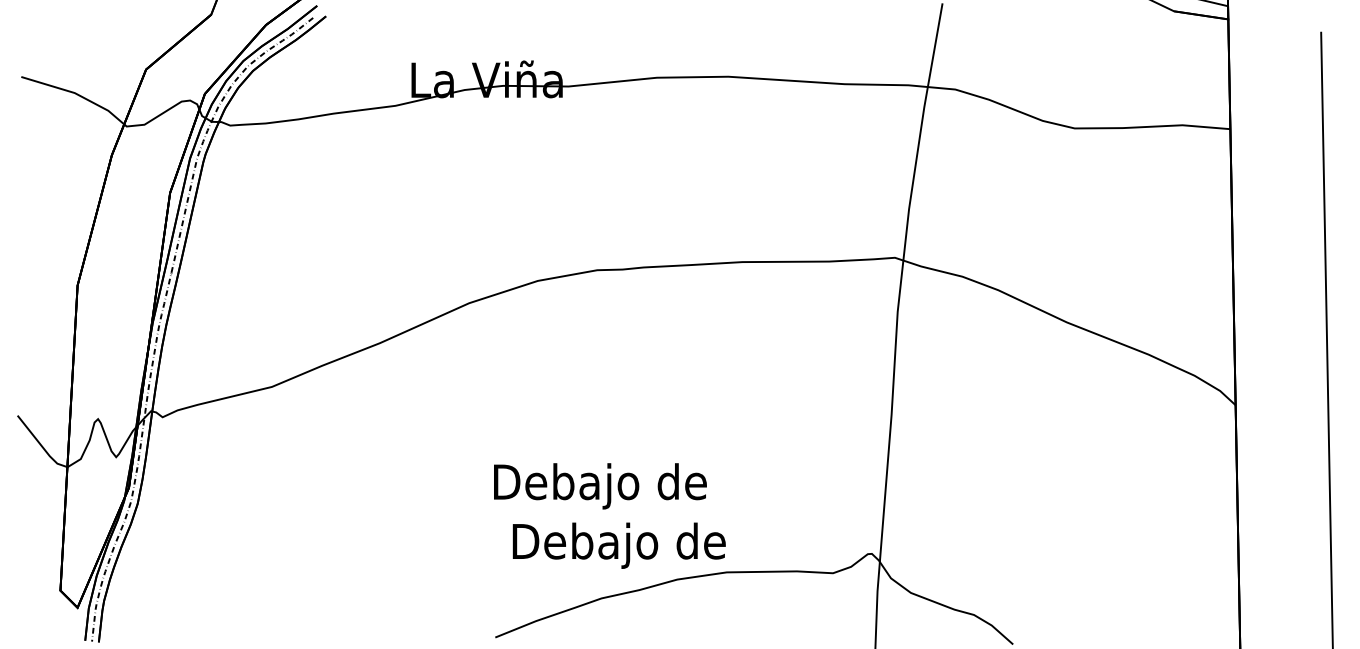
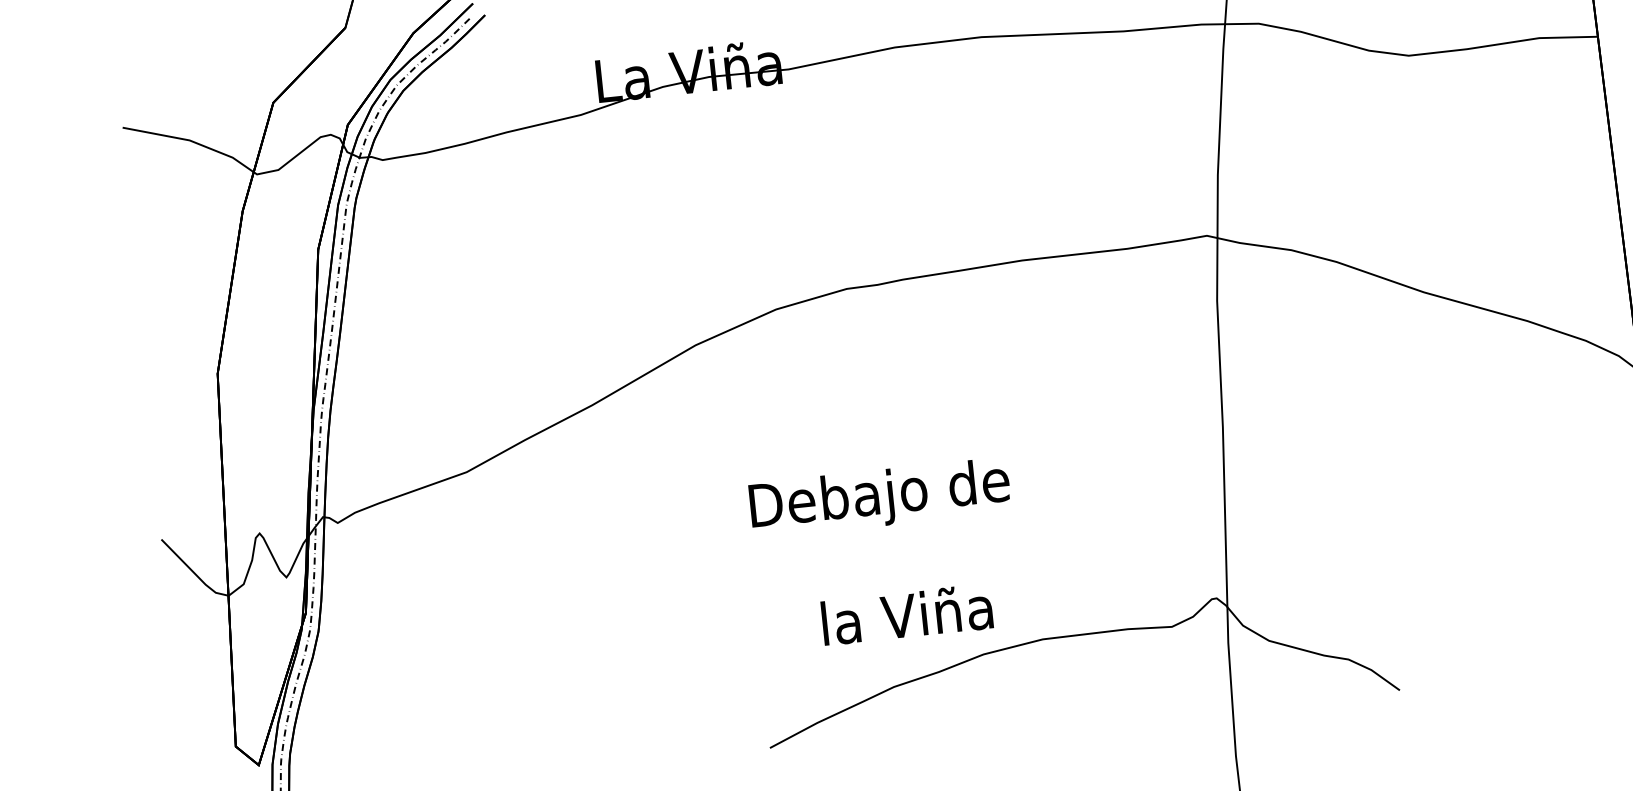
text: (600, 486) -> (880, 498), moved
text: (618, 544) -> (907, 619), Debajo de -> la Viña

